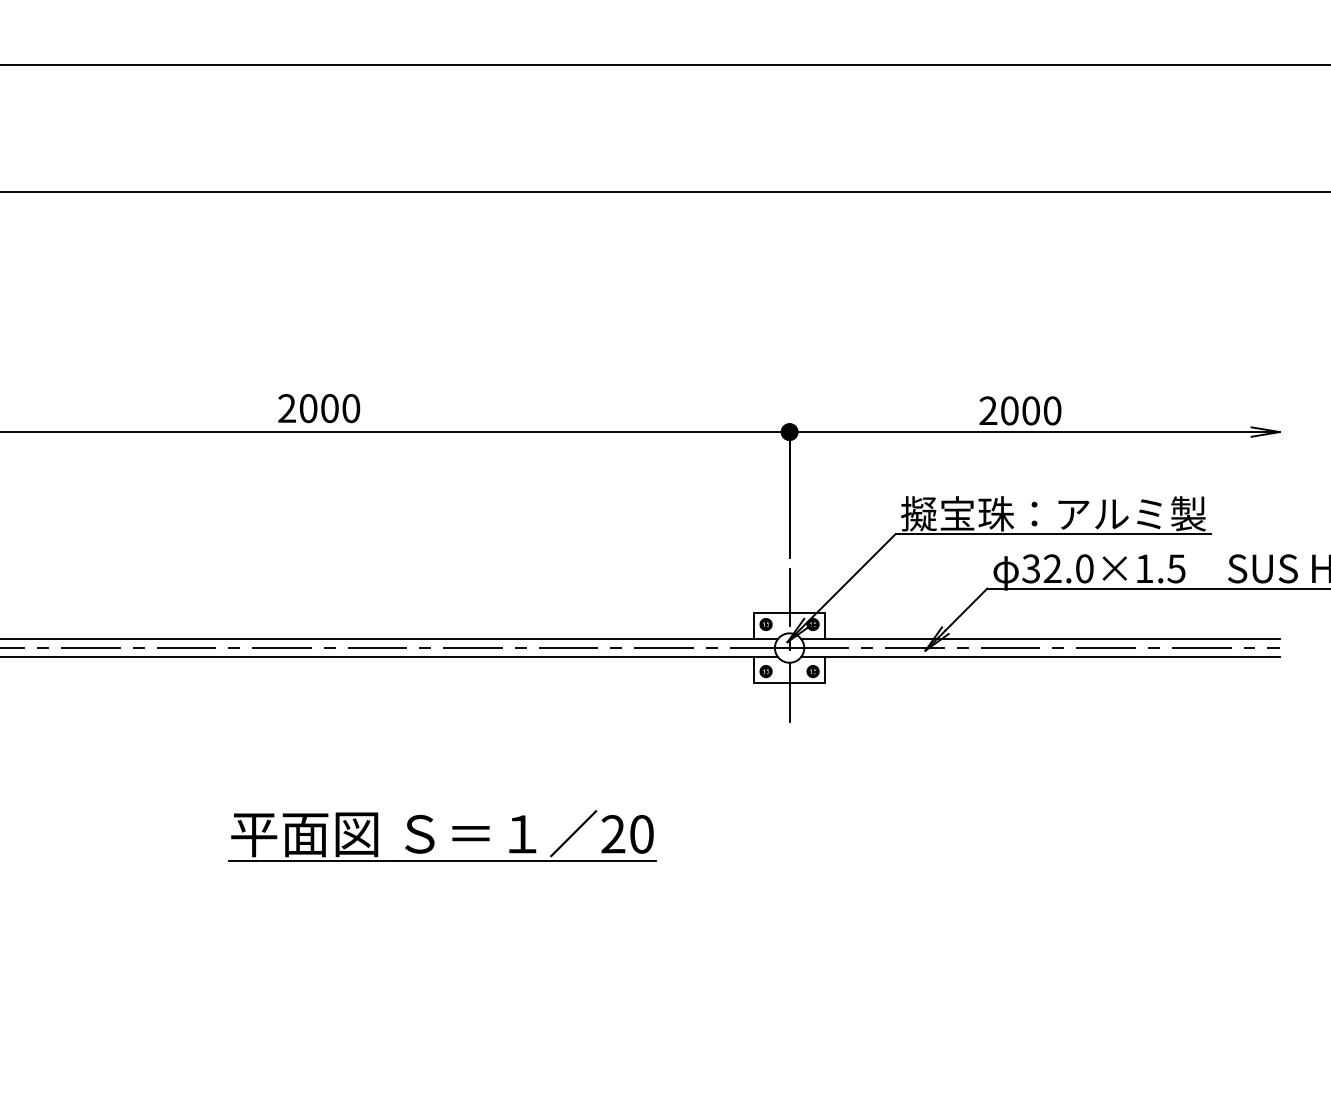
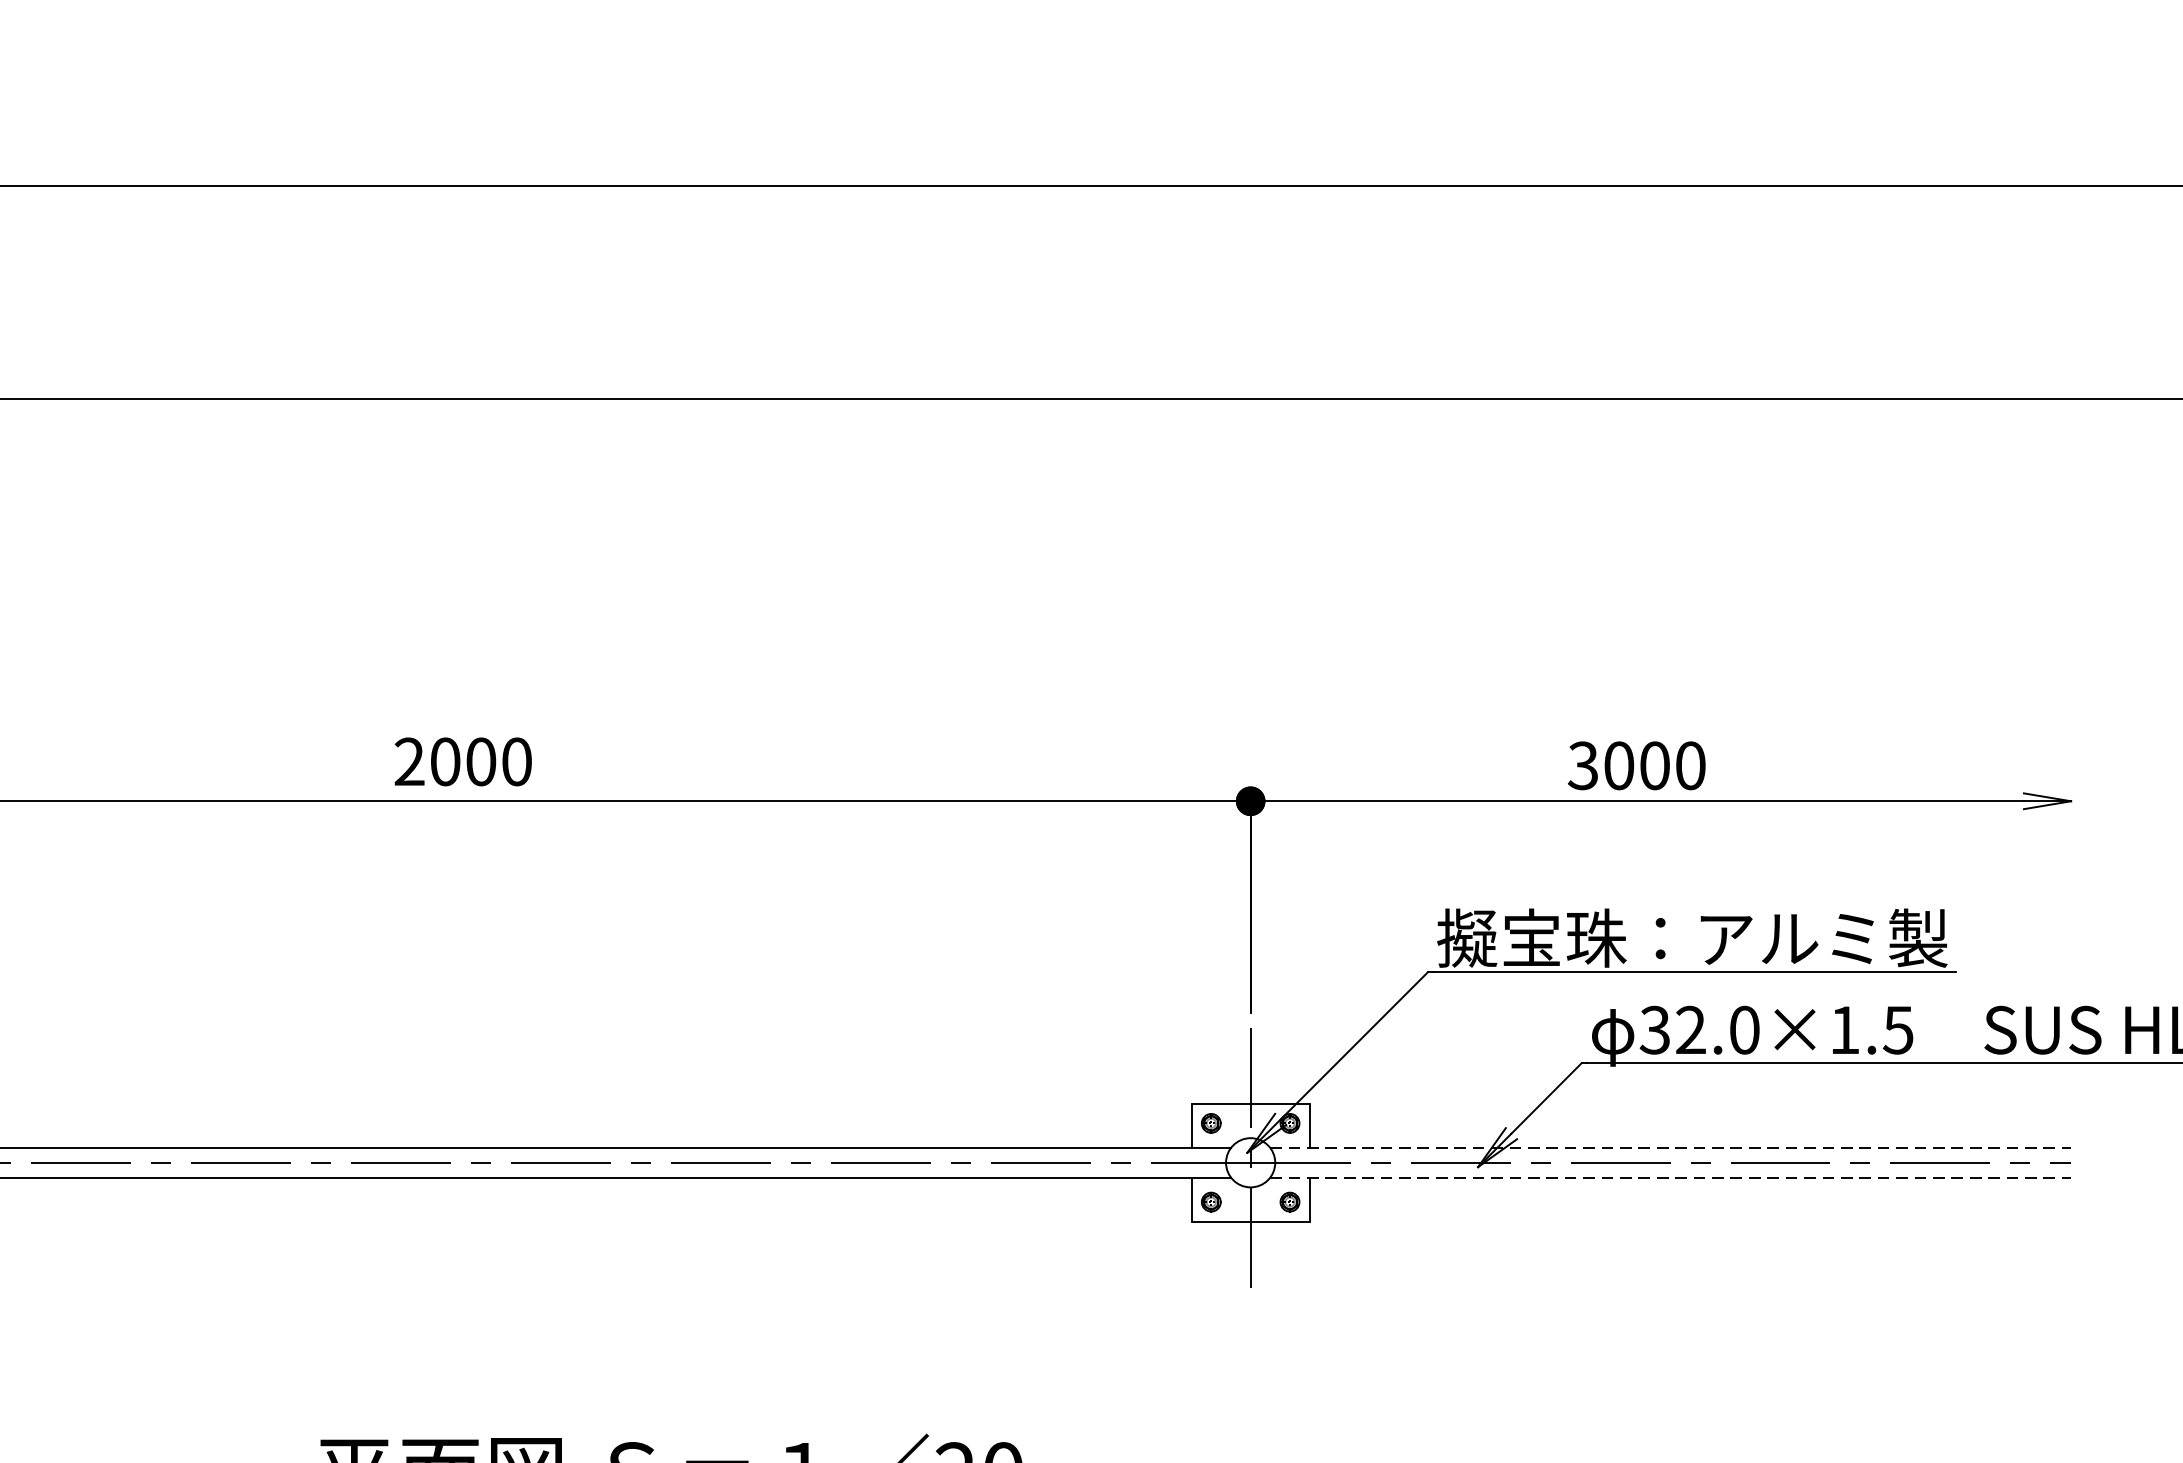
text: (988, 410) -> (1583, 765), 2000 -> 3000
line: (1041, 639) -> (1672, 1148), solid -> dashed
line: (1041, 656) -> (1672, 1176), solid -> dashed

